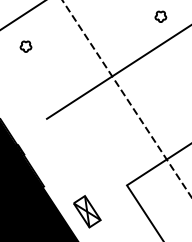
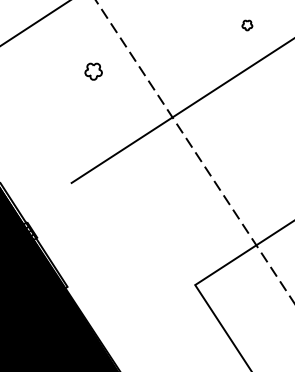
part: (160, 16) -> (246, 25), size x0.6
part: (25, 46) -> (92, 71), moved
part: (87, 211) -> (134, 325), removed

